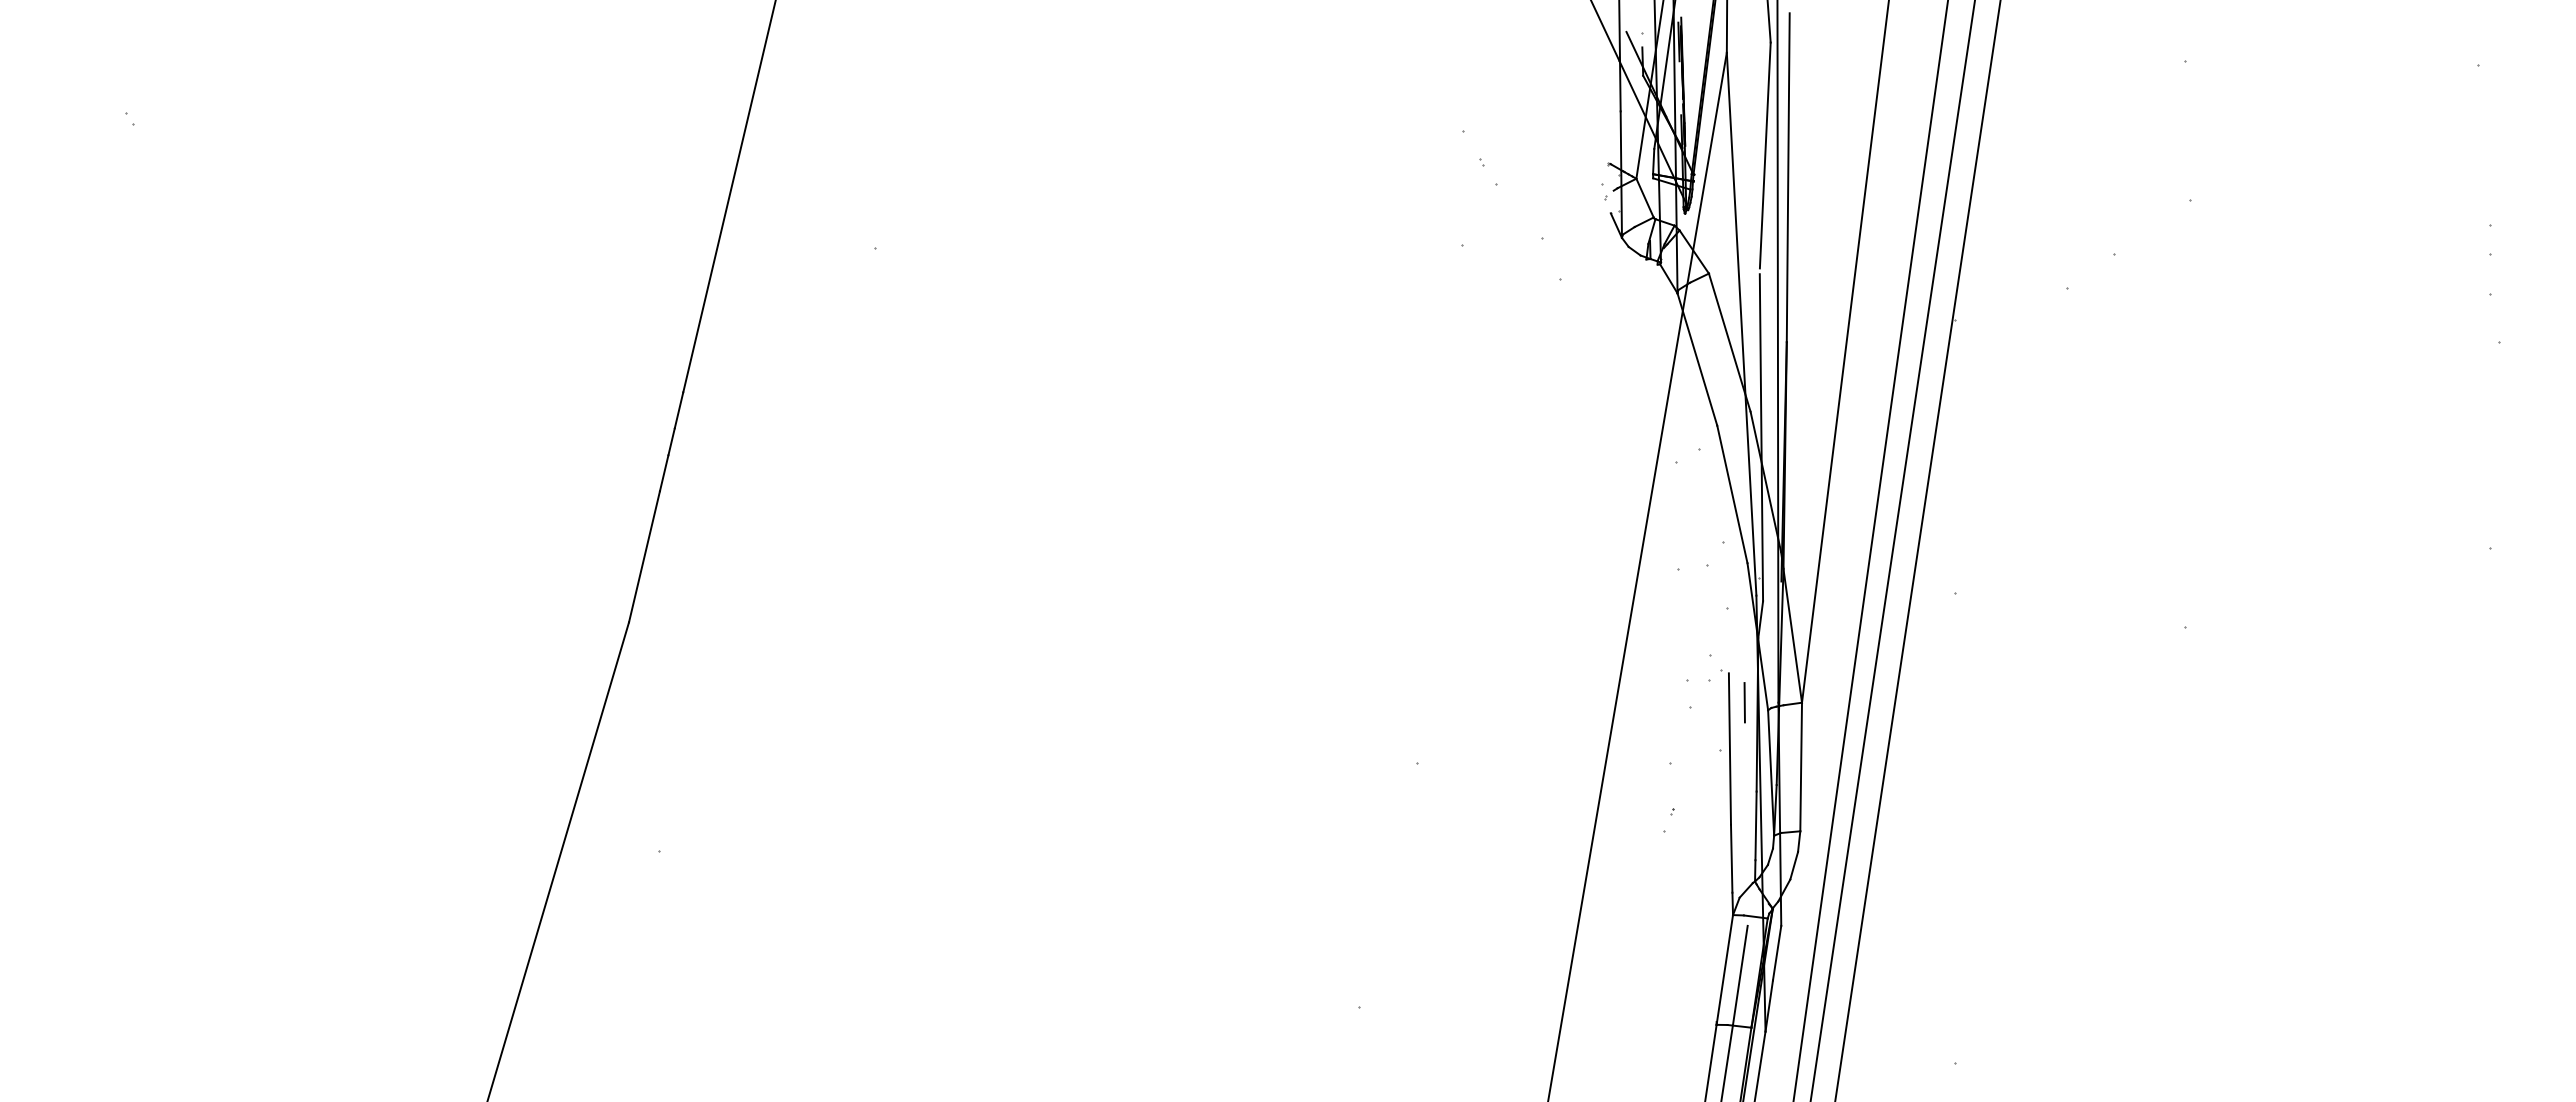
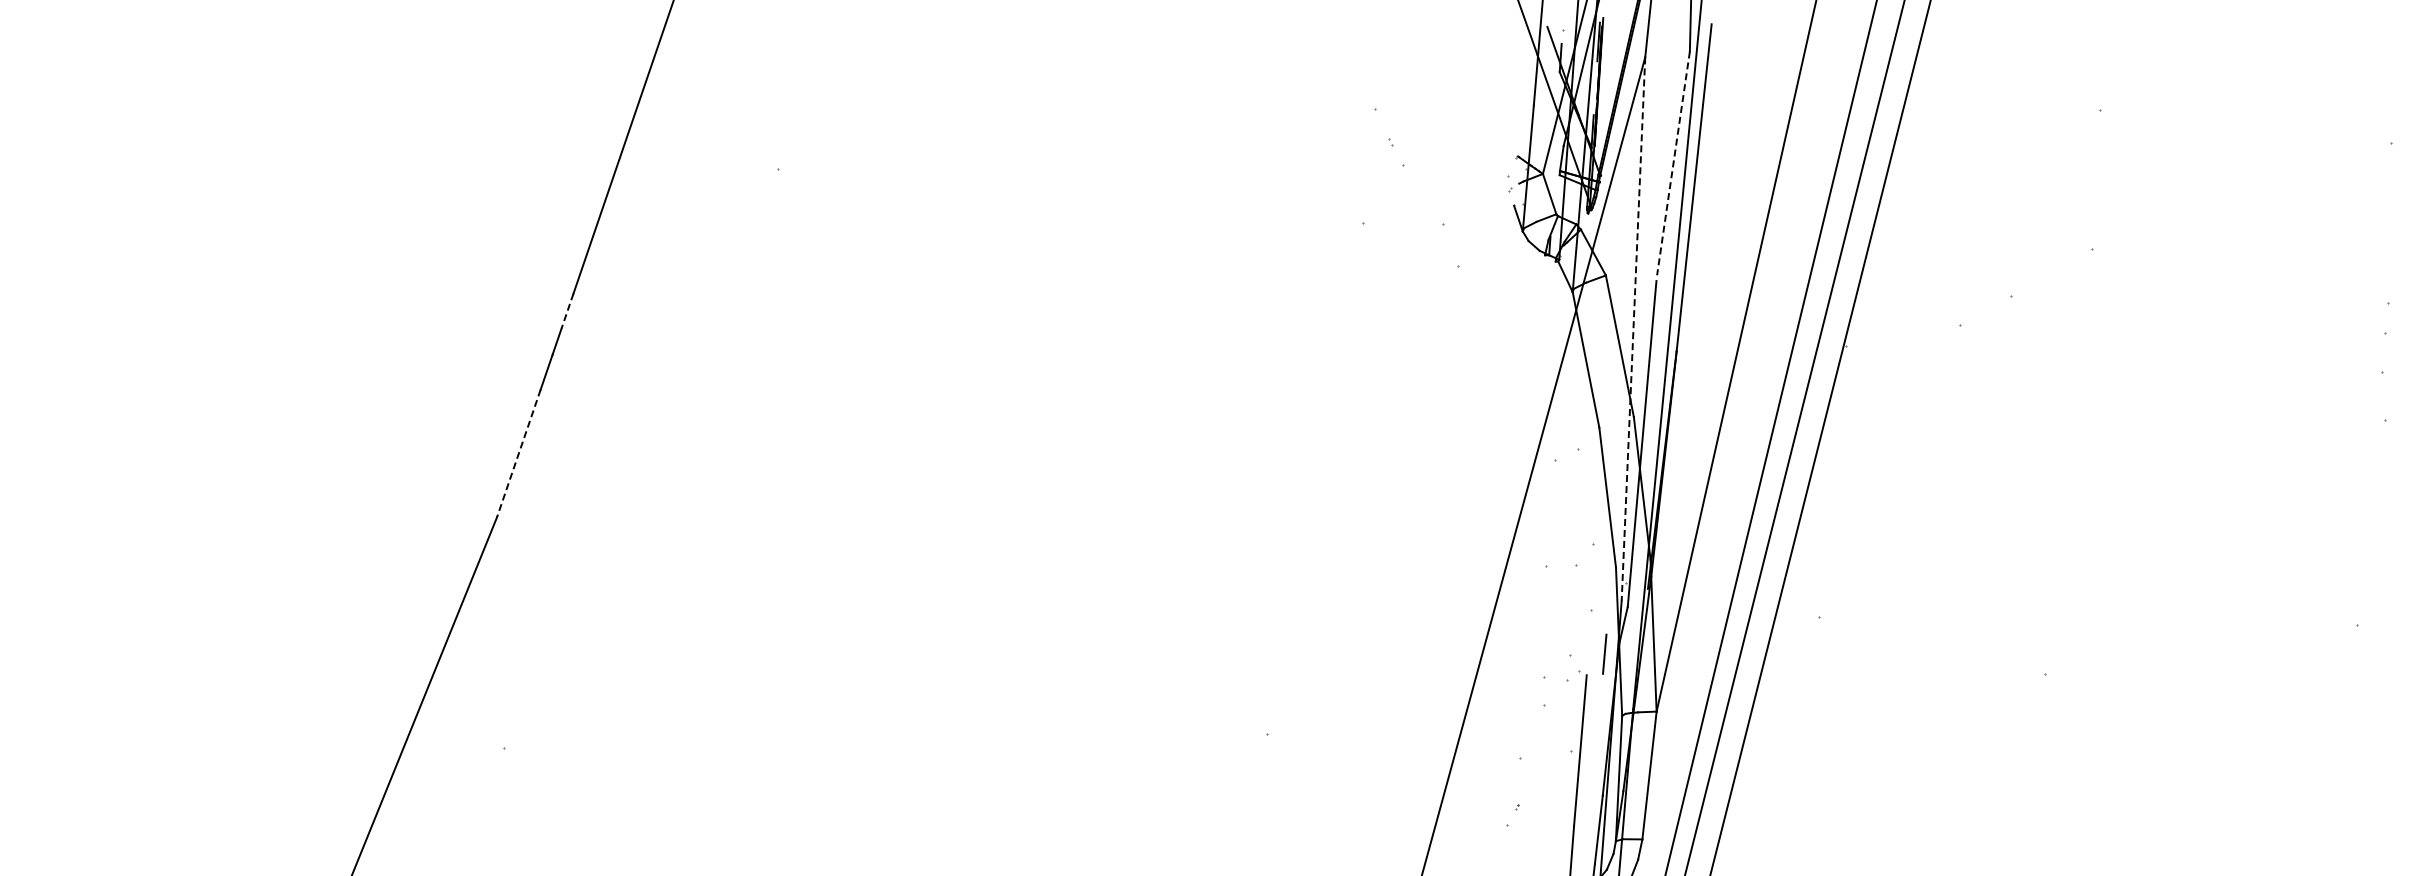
line: (1765, 156) -> (1673, 164), solid -> dashed
line: (1741, 324) -> (1633, 329), solid -> dashed
line: (678, 410) -> (567, 311), solid -> dashed
line: (644, 557) -> (518, 454), solid -> dashed
line: (1744, 702) -> (1604, 654), moved

